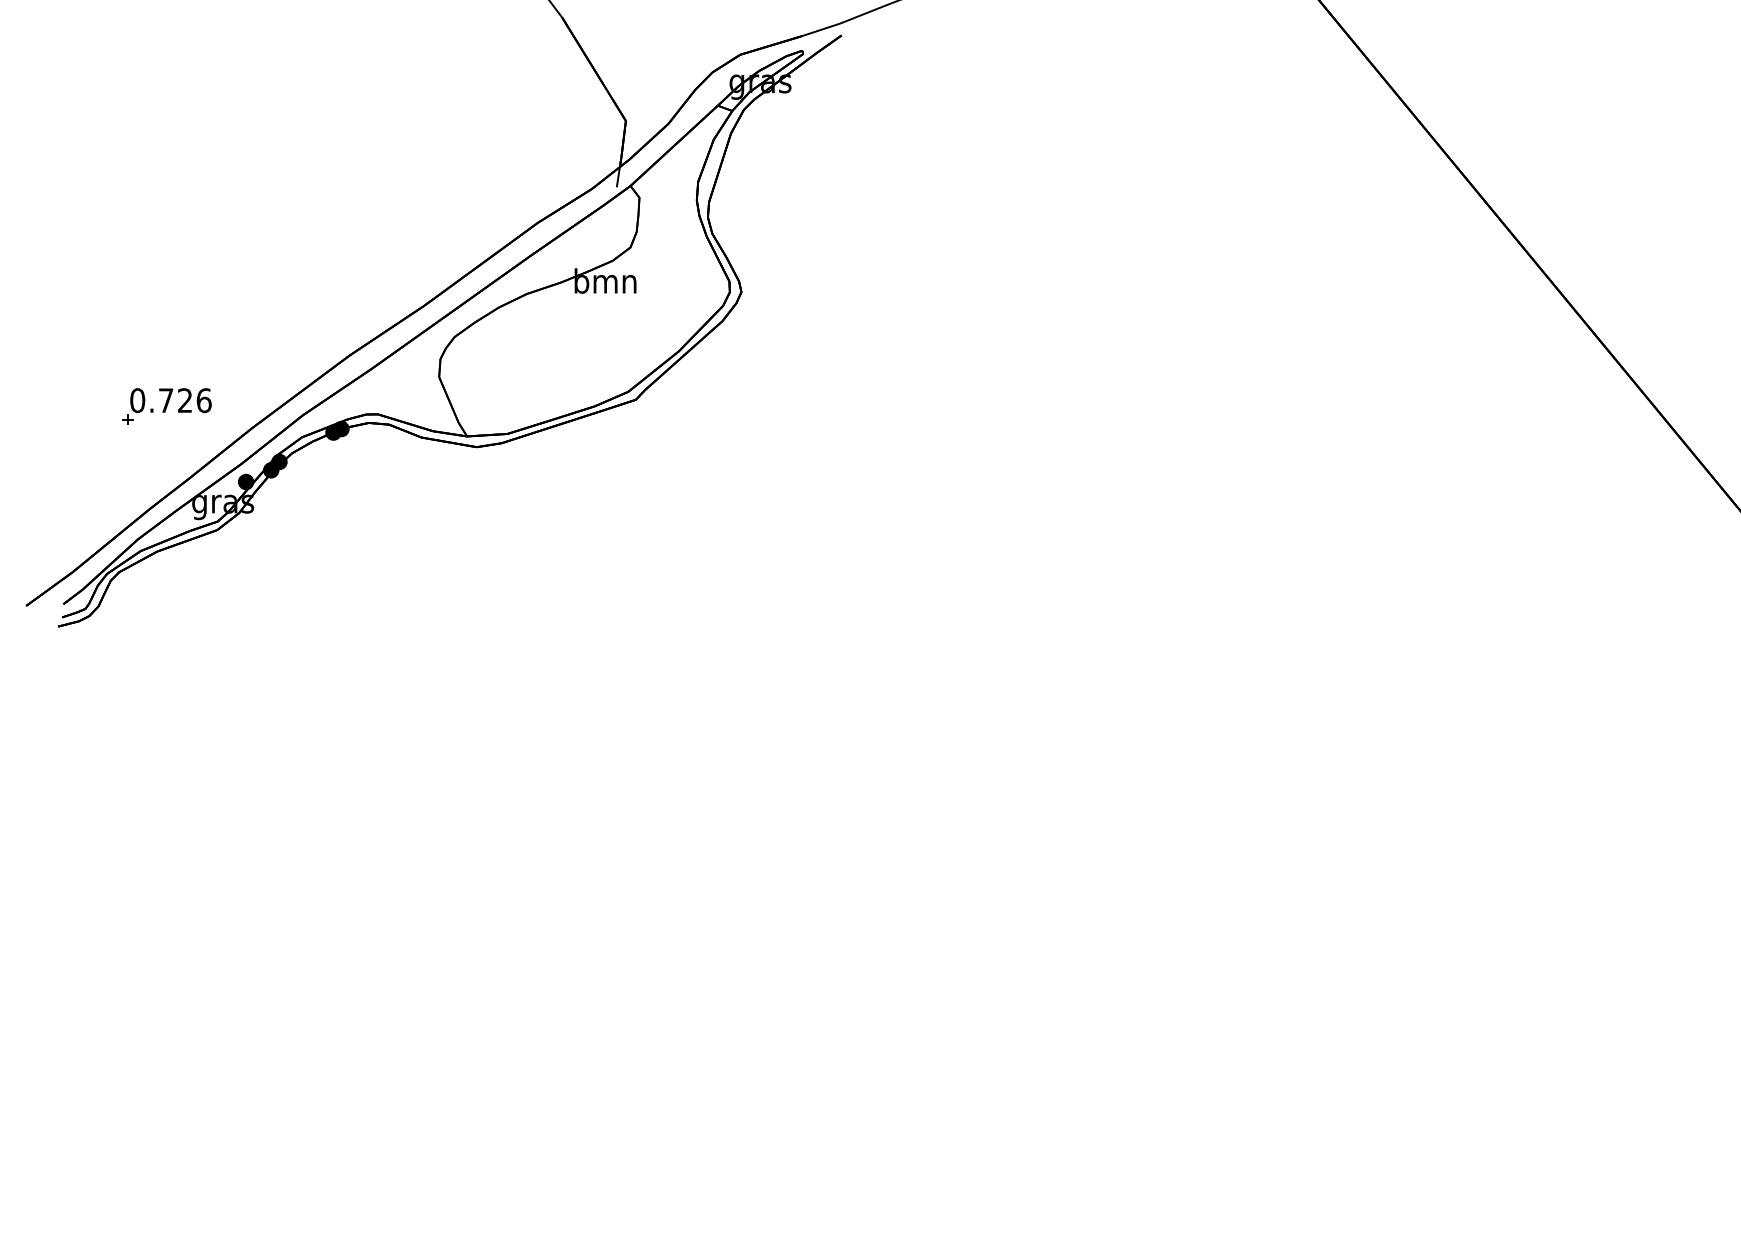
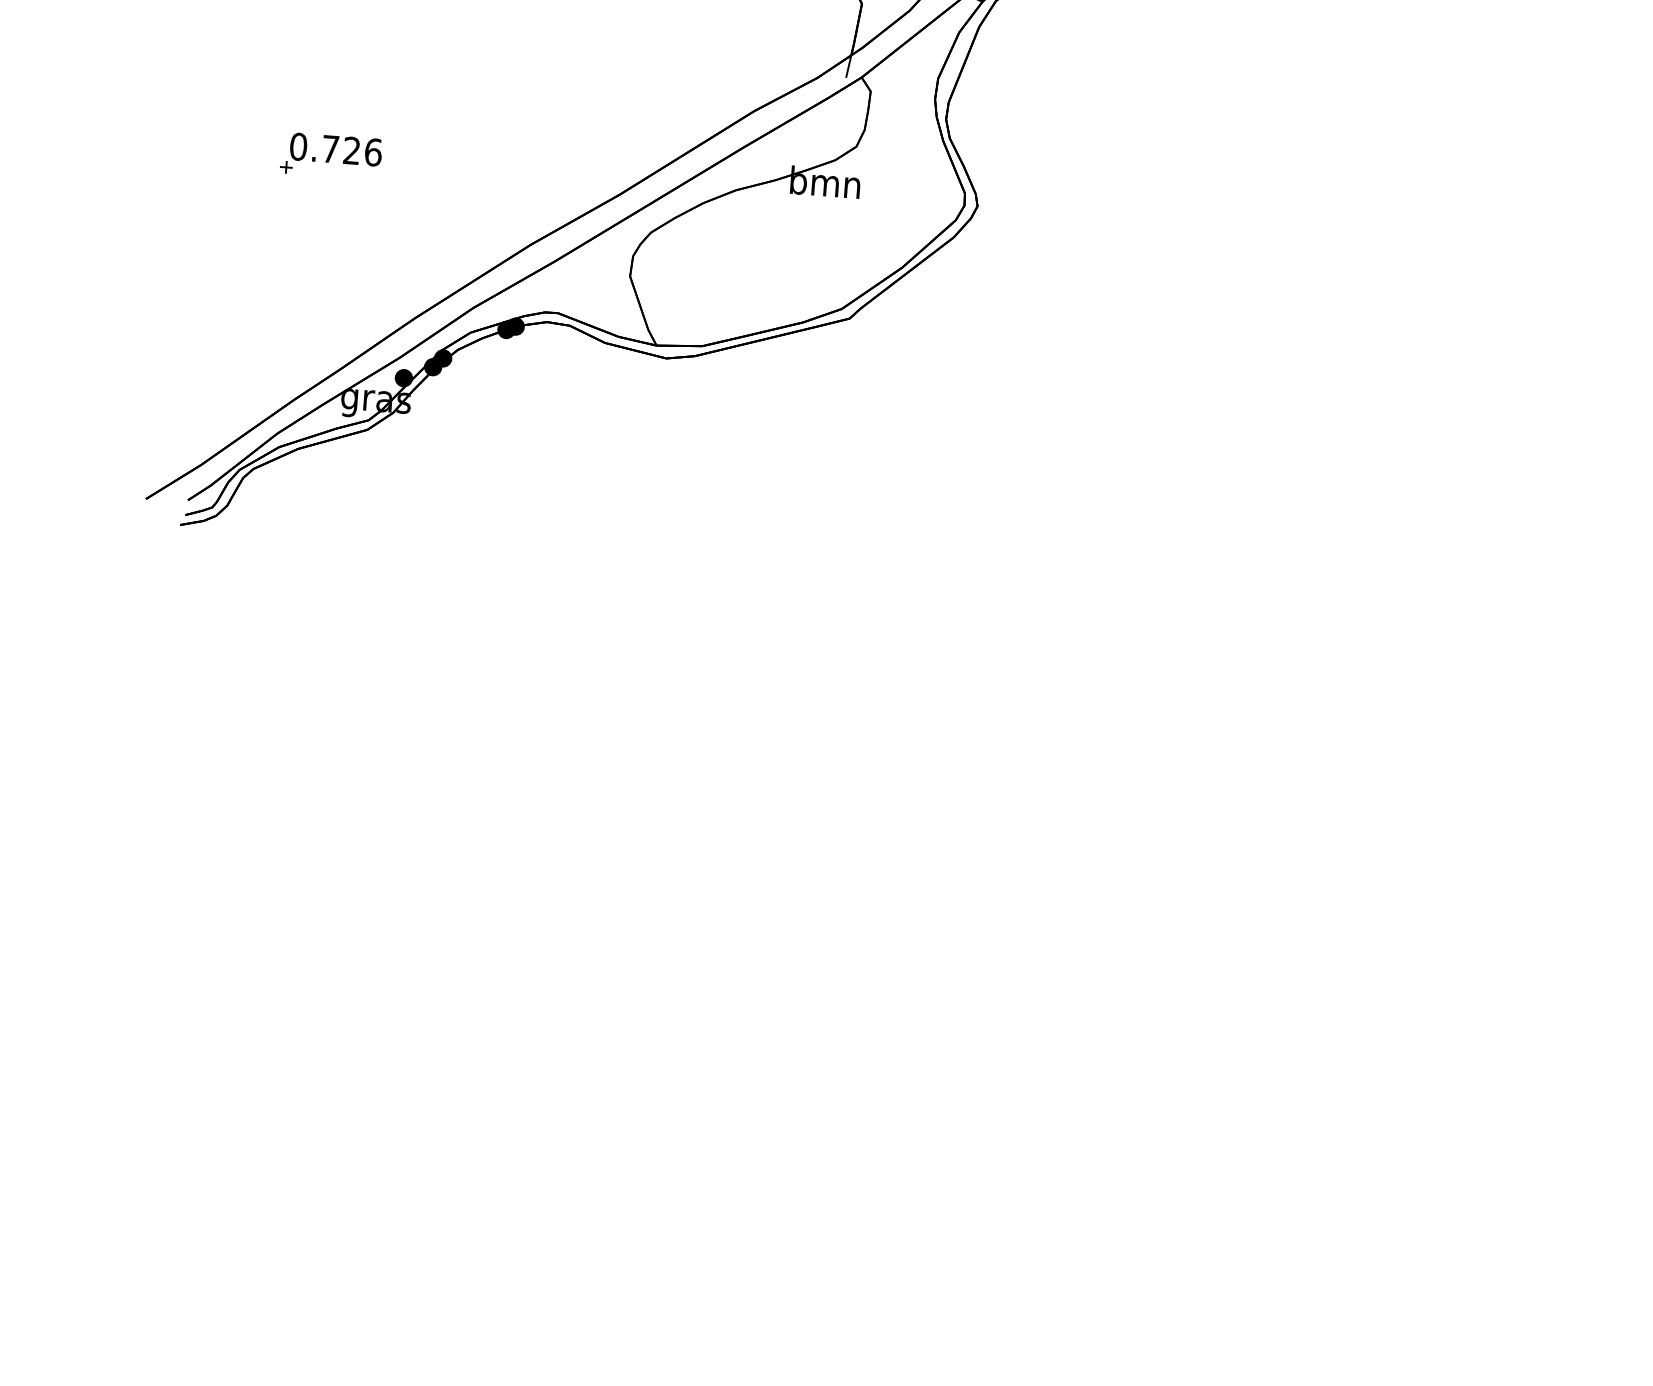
part: (166, 406) -> (330, 155), moved

